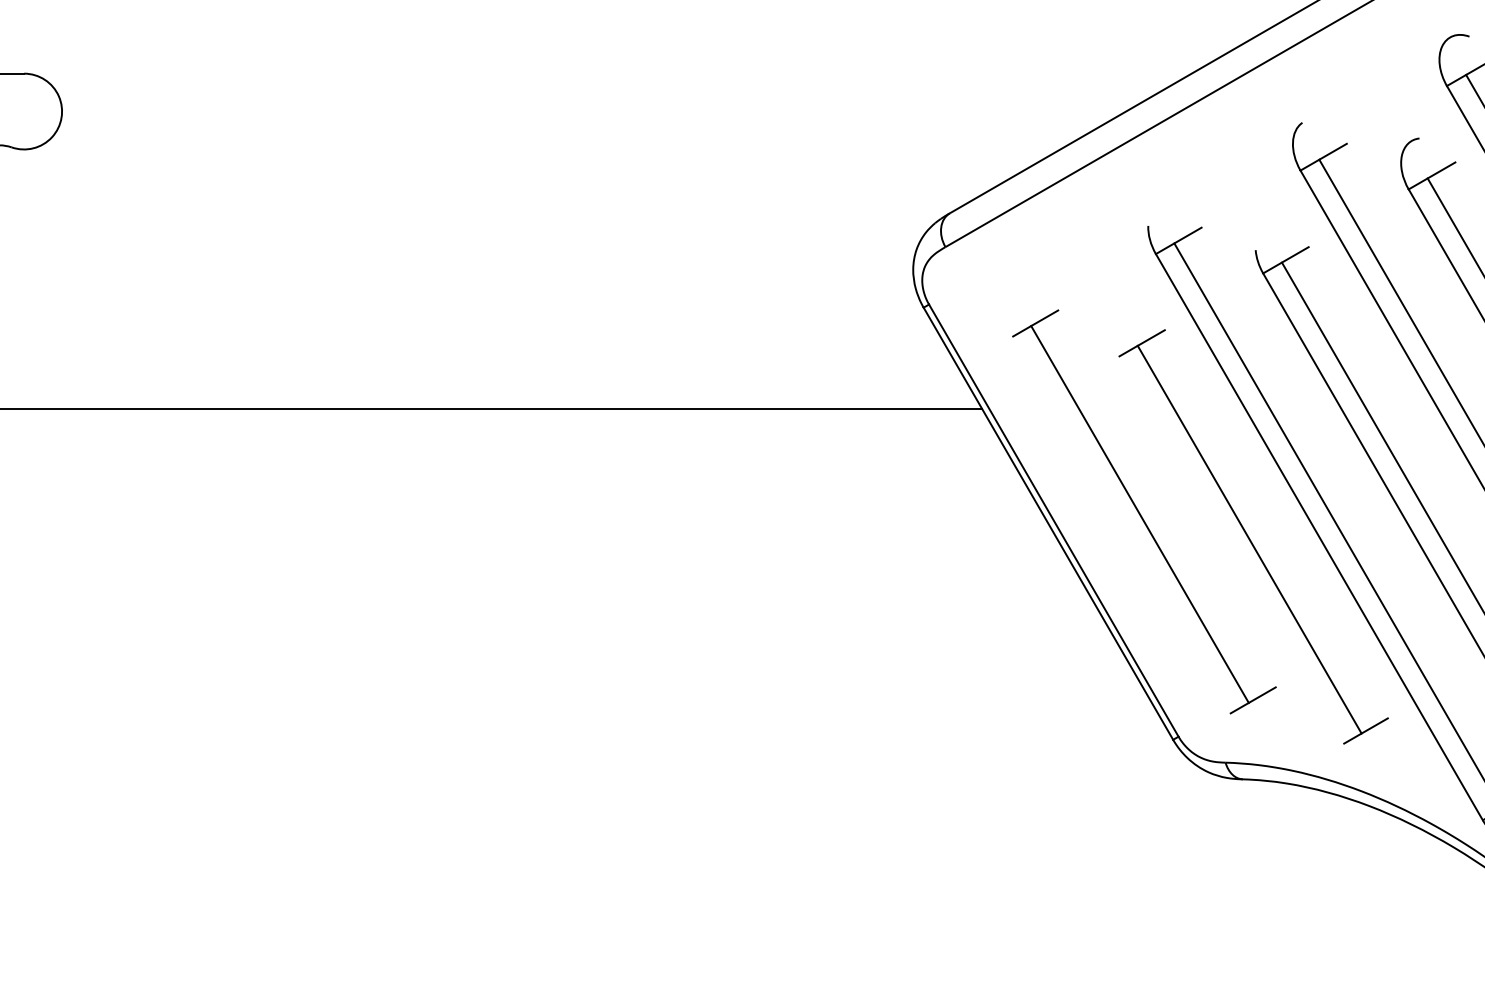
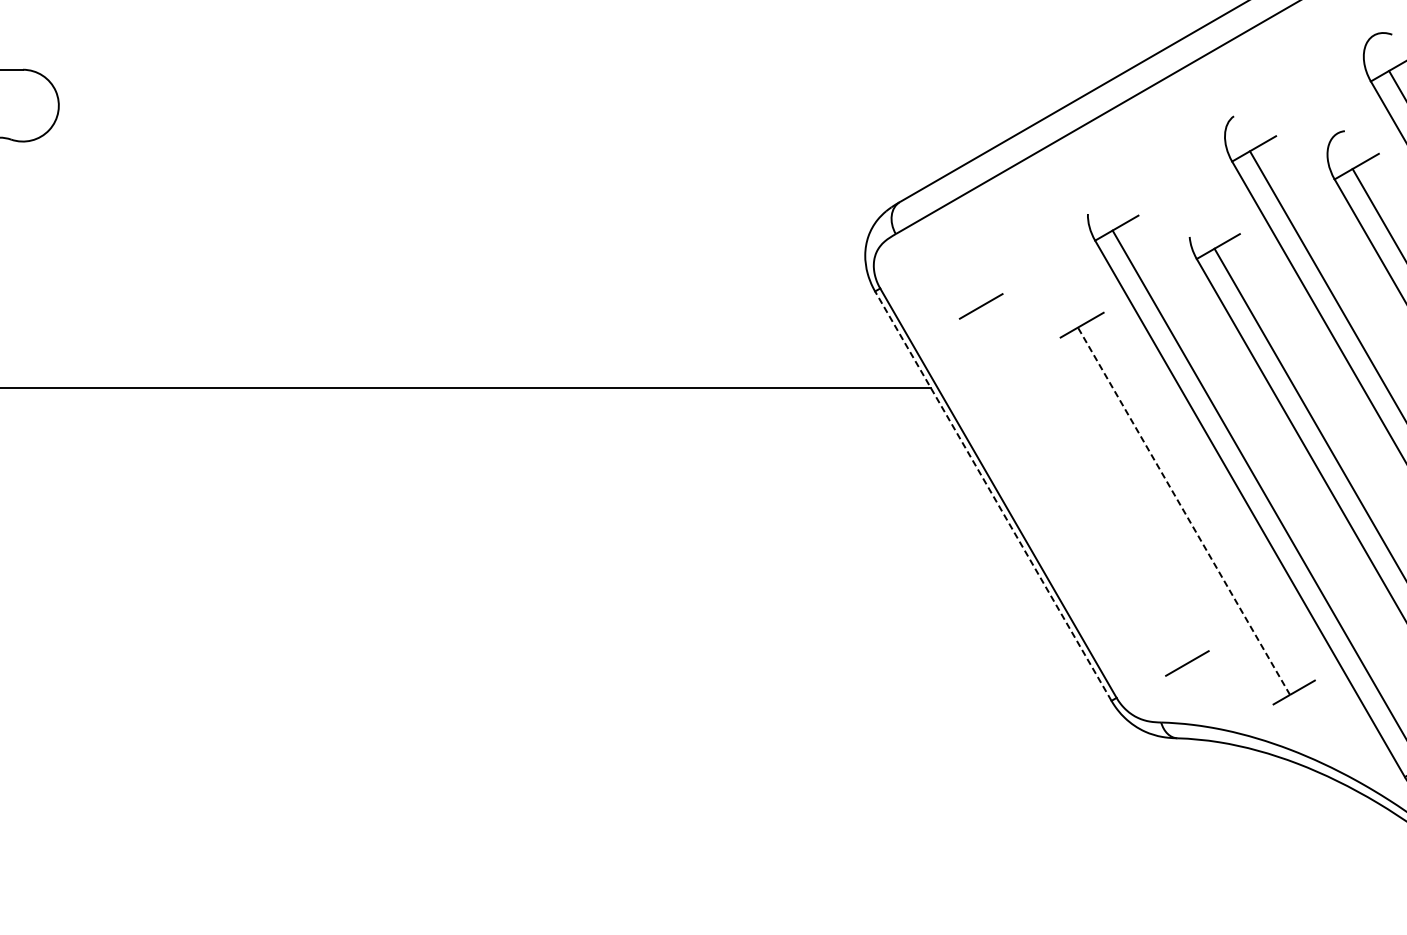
line: (1139, 514) -> (1079, 487), removed
line: (1048, 523) -> (993, 495), solid -> dashed
line: (1249, 539) -> (1183, 511), solid -> dashed

